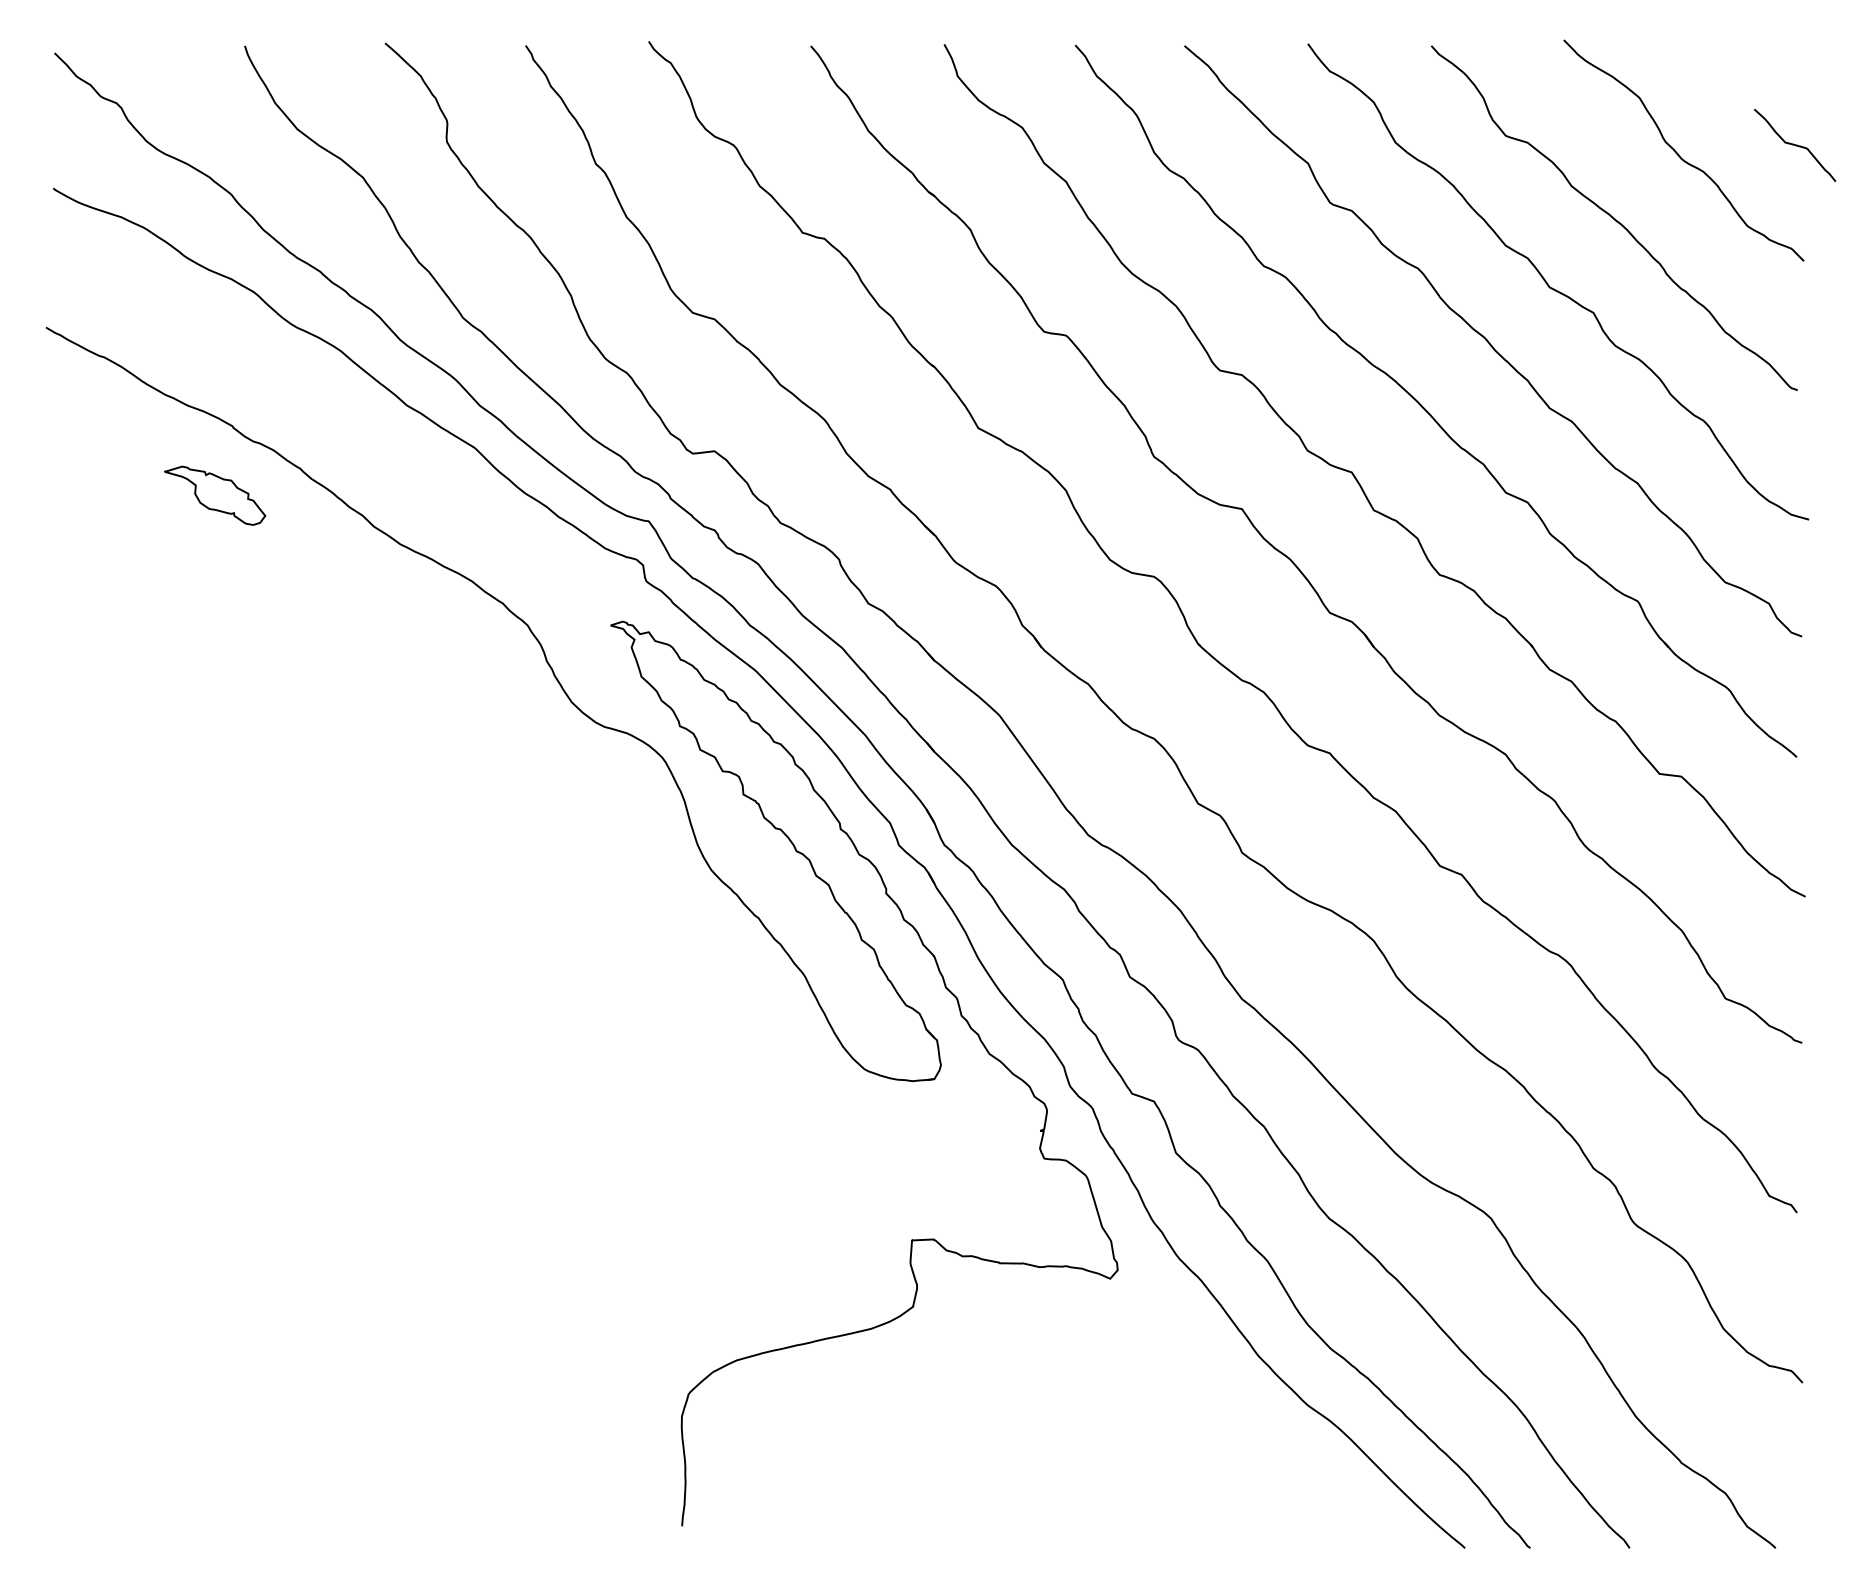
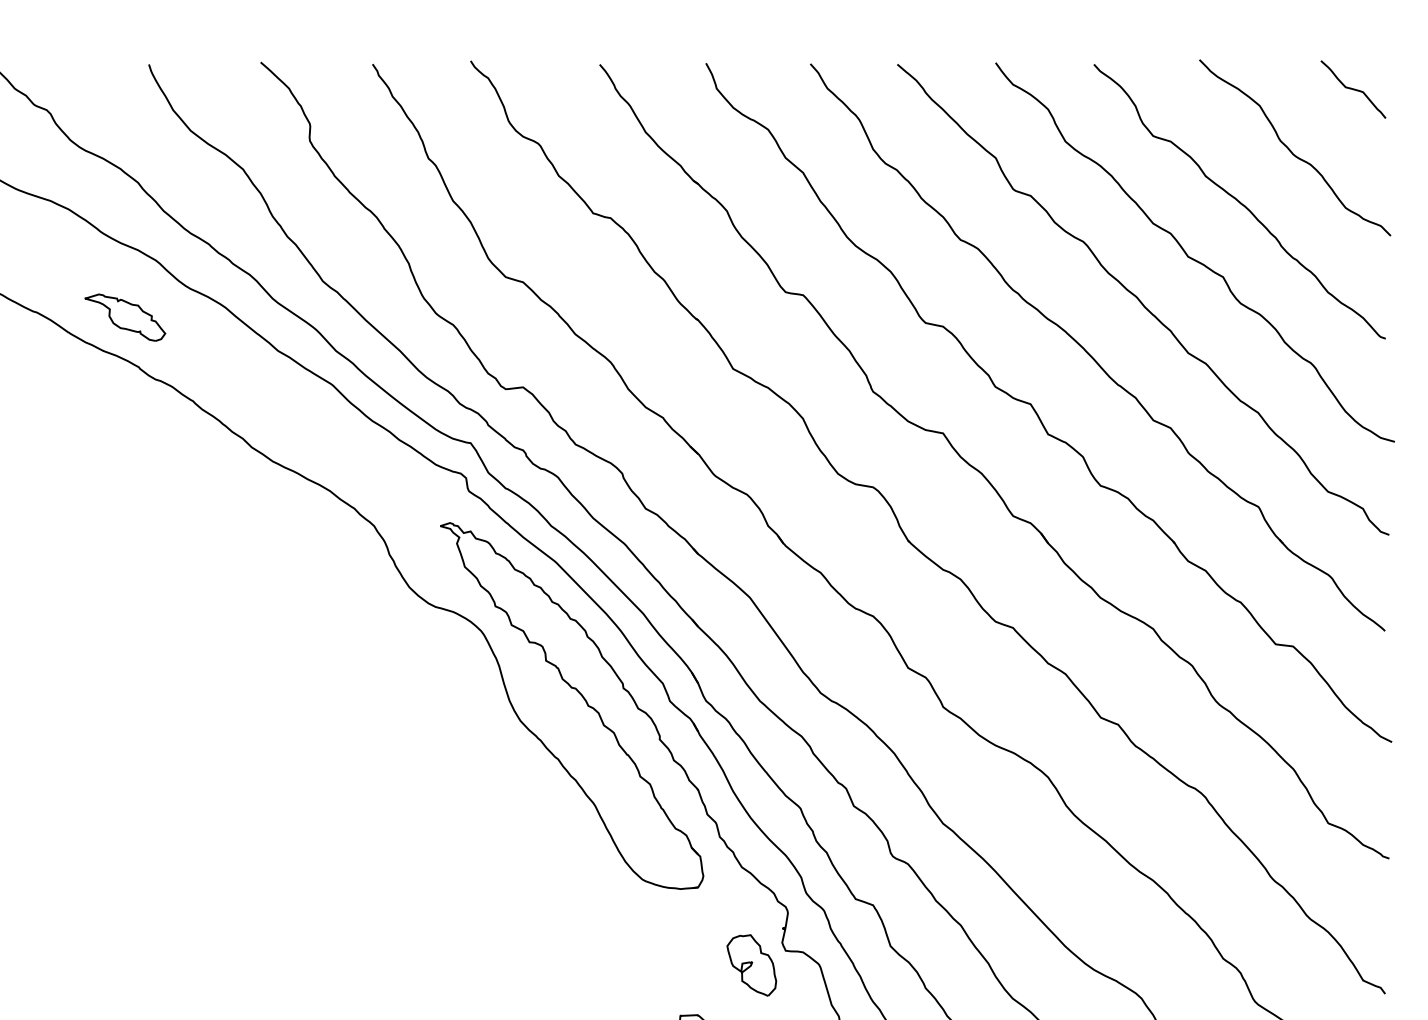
curve: (1795, 145) -> (1353, 89), moved
part: (215, 495) -> (125, 317), moved
part: (1001, 1177) -> (751, 965), added

